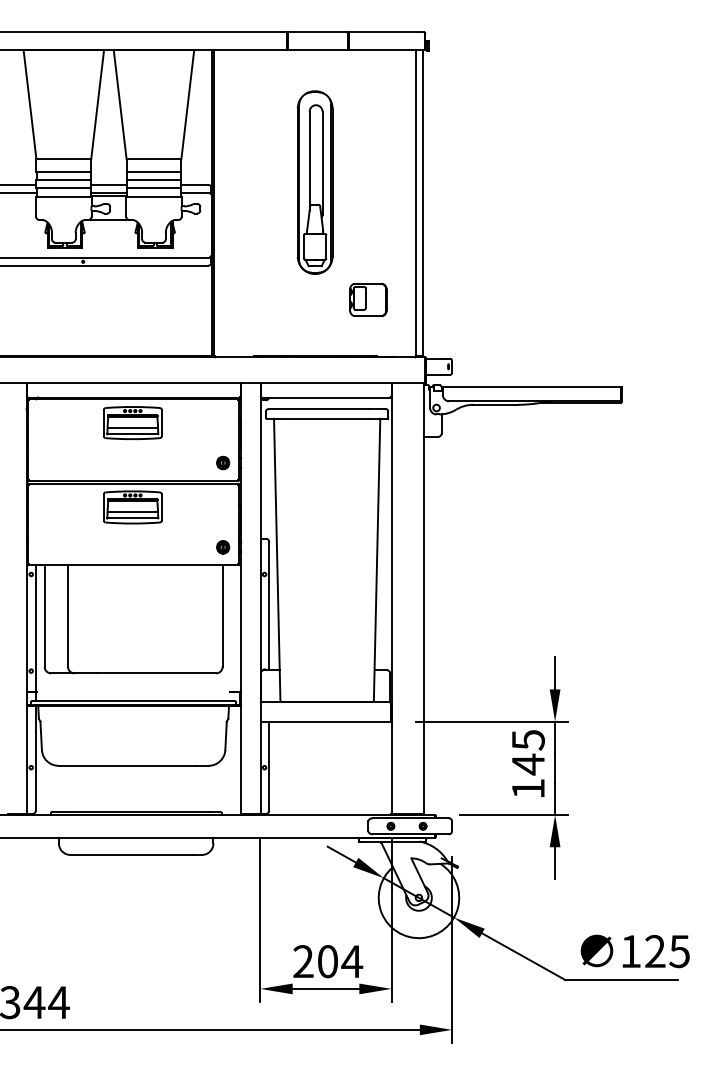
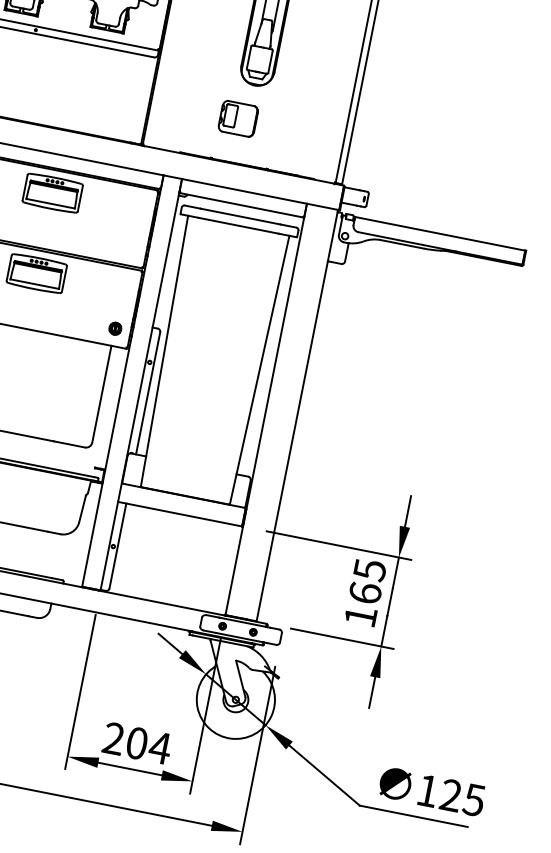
part: (368, 299) -> (238, 118), moved
line: (132, 427) -> (51, 197), removed
part: (223, 462) -> (131, 247), removed
line: (132, 511) -> (35, 277), removed
text: (527, 764) -> (364, 593), 145 -> 165

